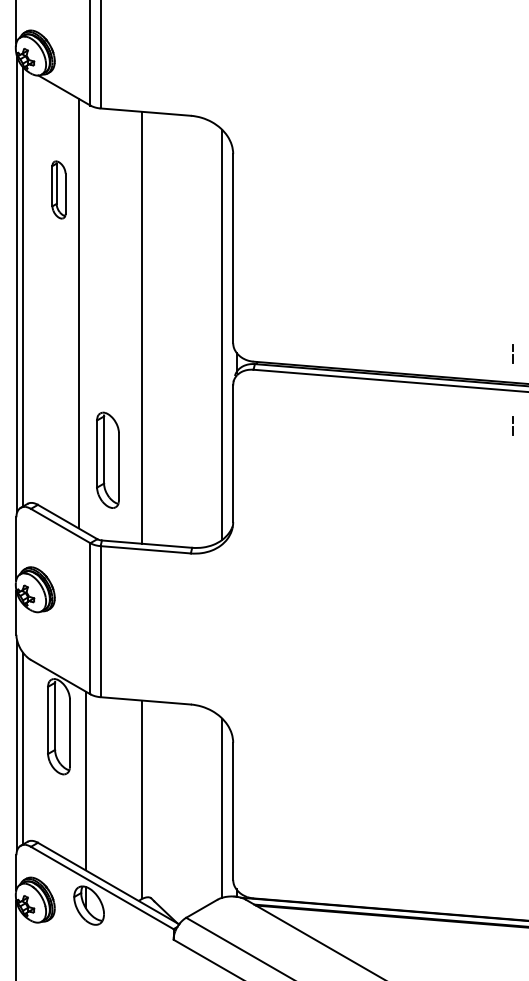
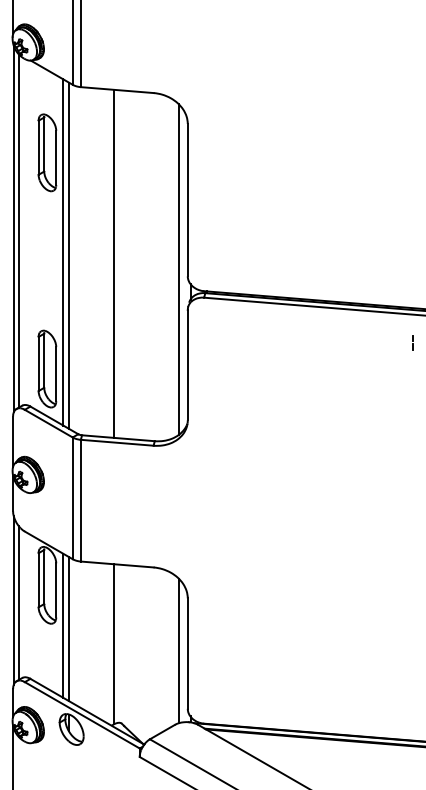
part: (58, 189) -> (47, 152), size x1.67
line: (85, 317) -> (68, 255), added
line: (512, 354) -> (412, 285), removed
part: (107, 459) -> (47, 368), moved
line: (78, 776) -> (63, 625), added

